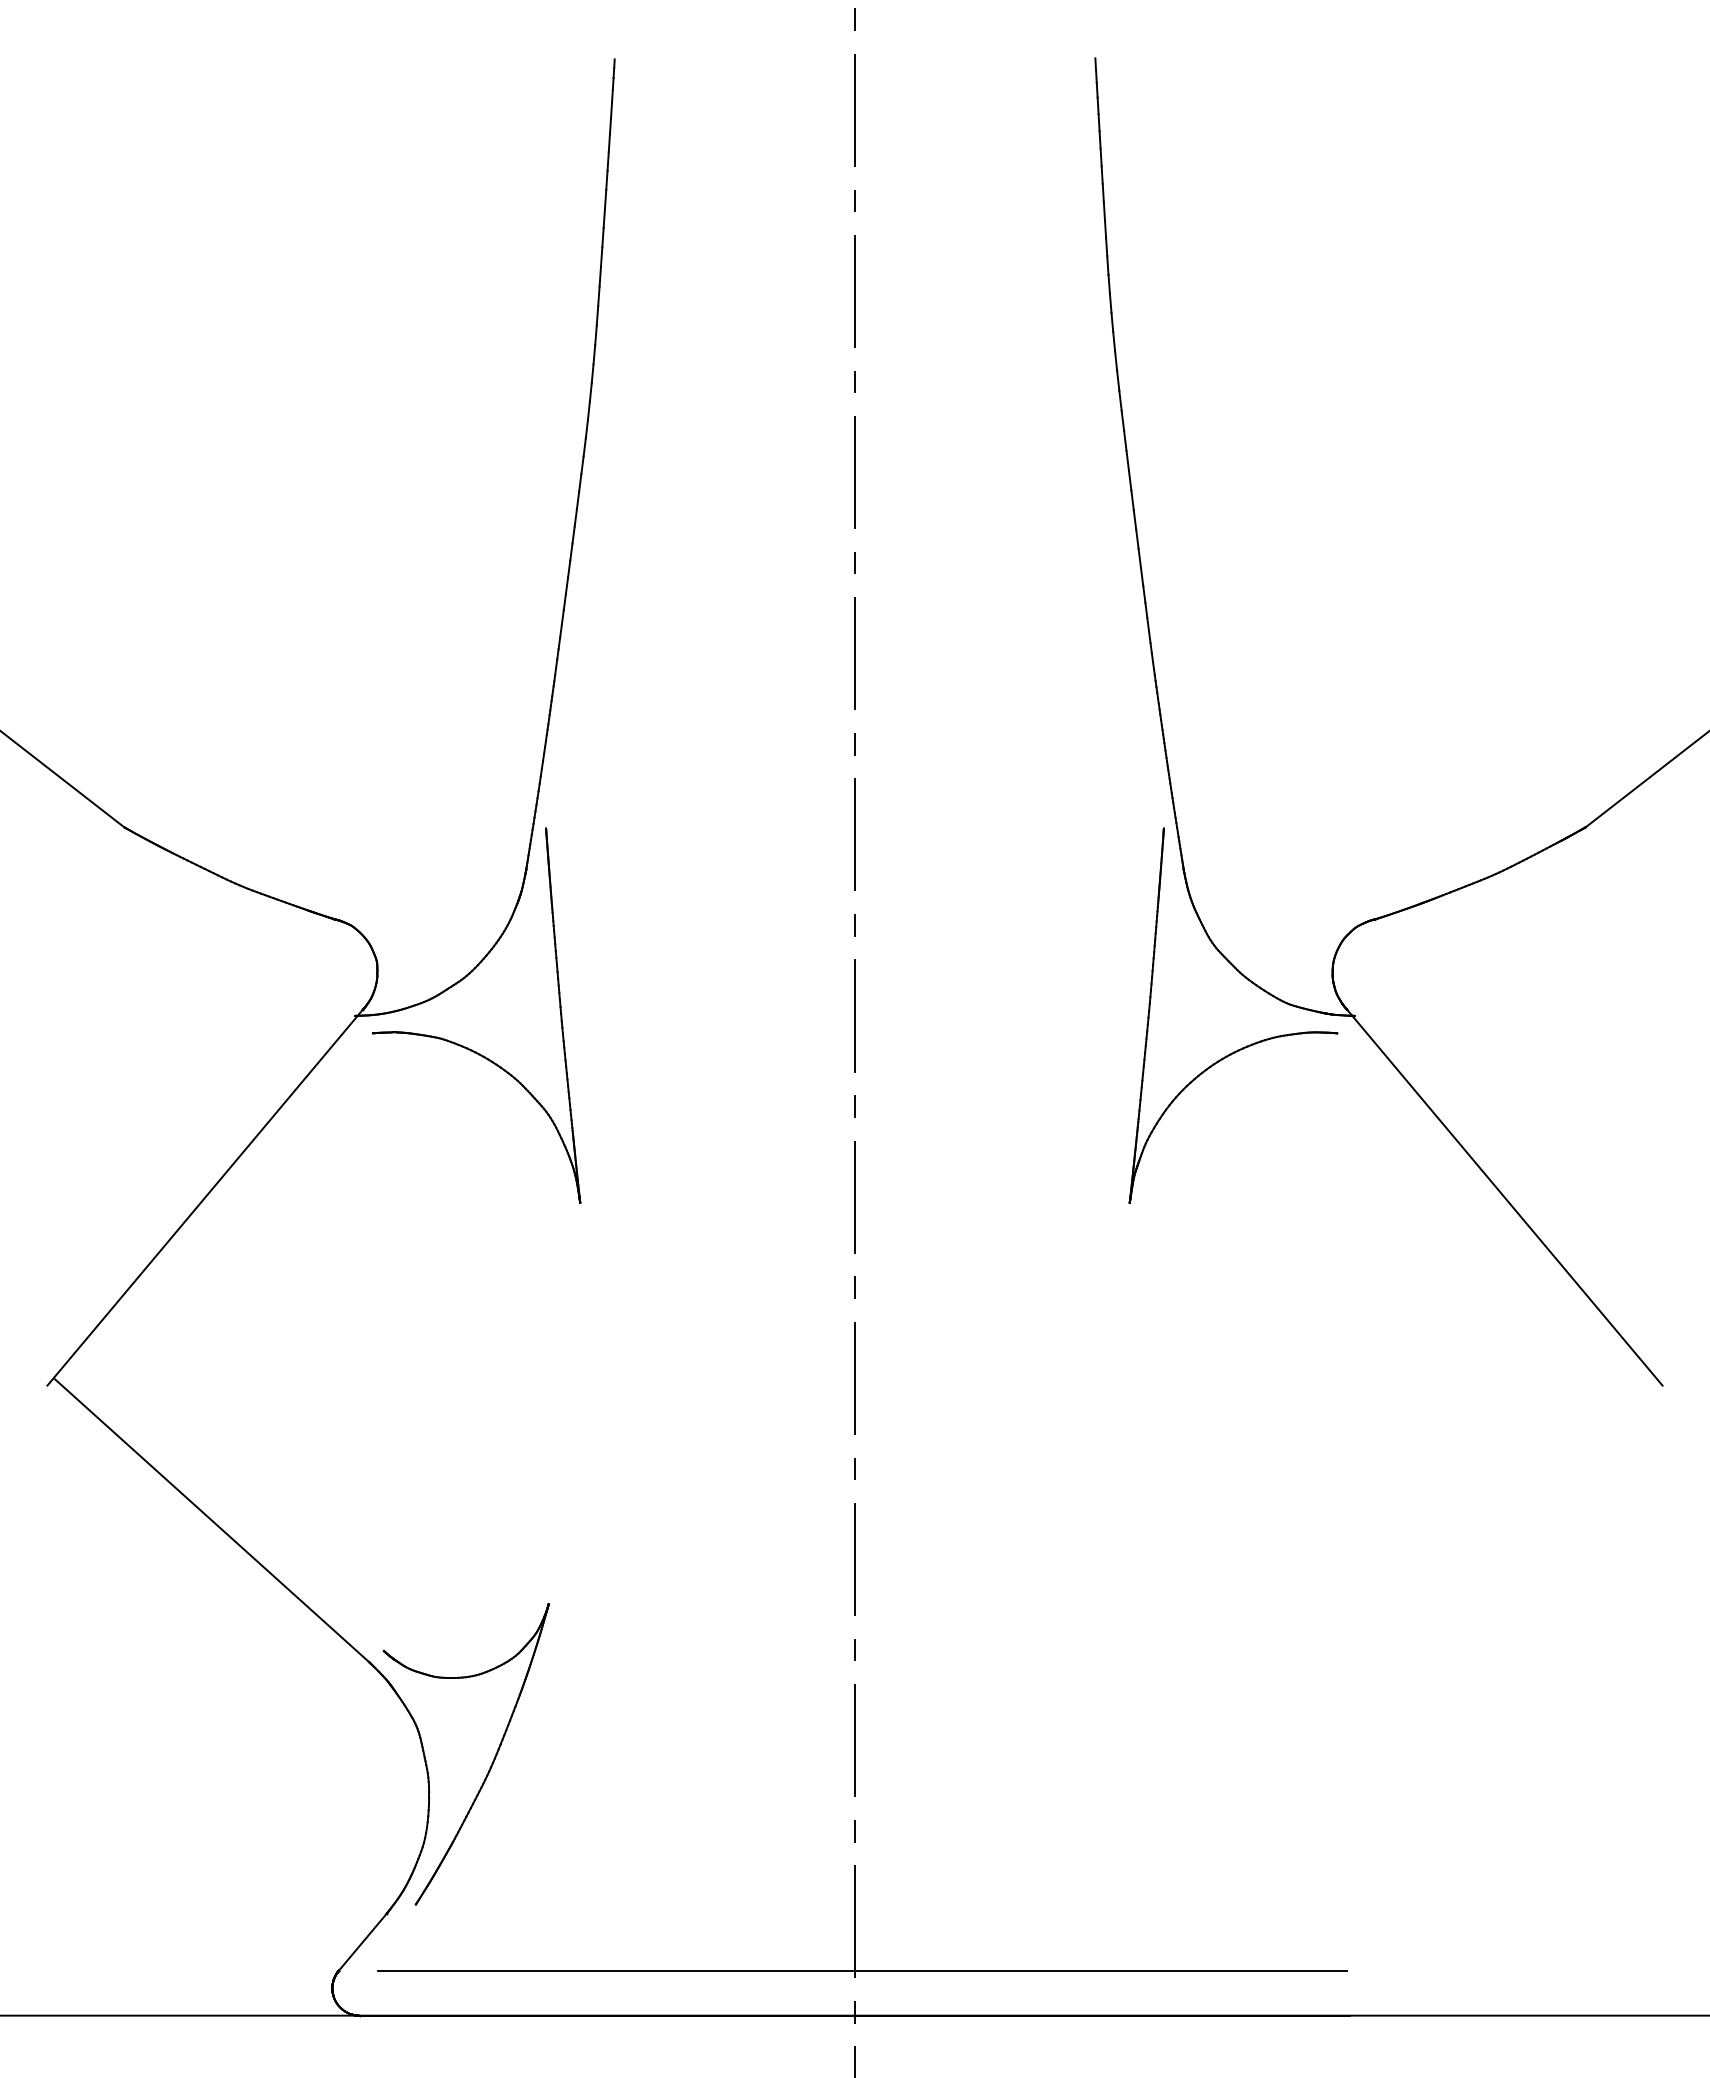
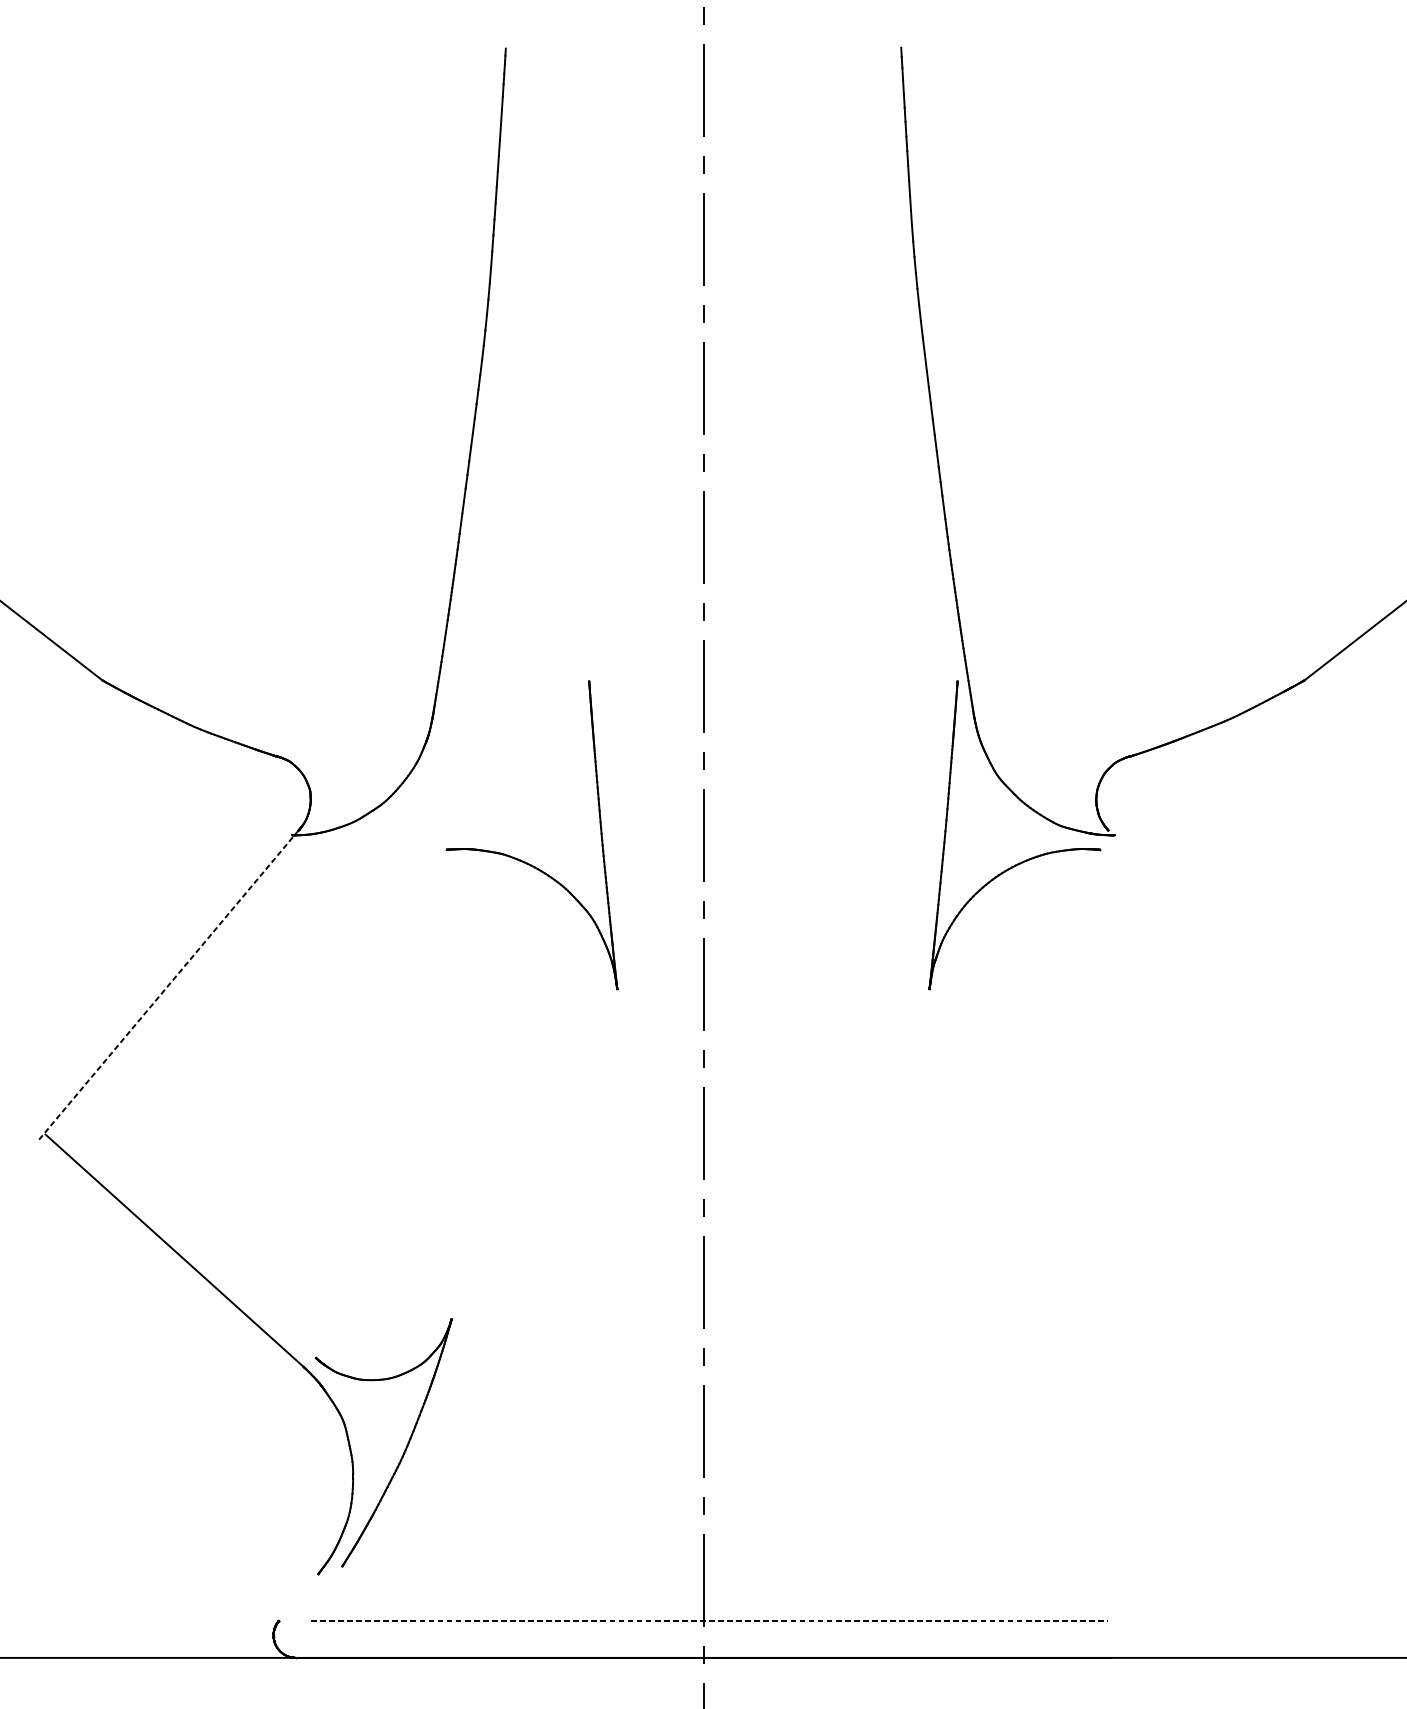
part: (463, 1045) -> (521, 859), moved
line: (1504, 1197) -> (1237, 984), removed
line: (204, 1198) -> (168, 985), solid -> dashed
line: (362, 1941) -> (298, 1596), removed
line: (862, 1970) -> (709, 1620), solid -> dashed

